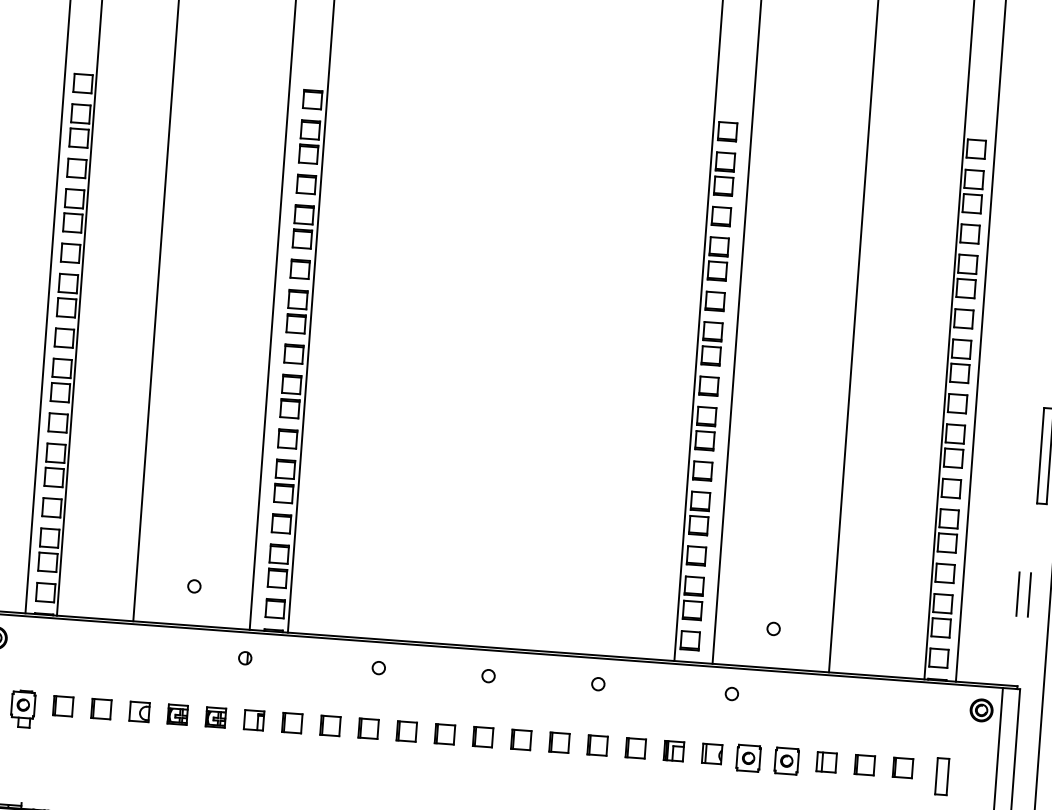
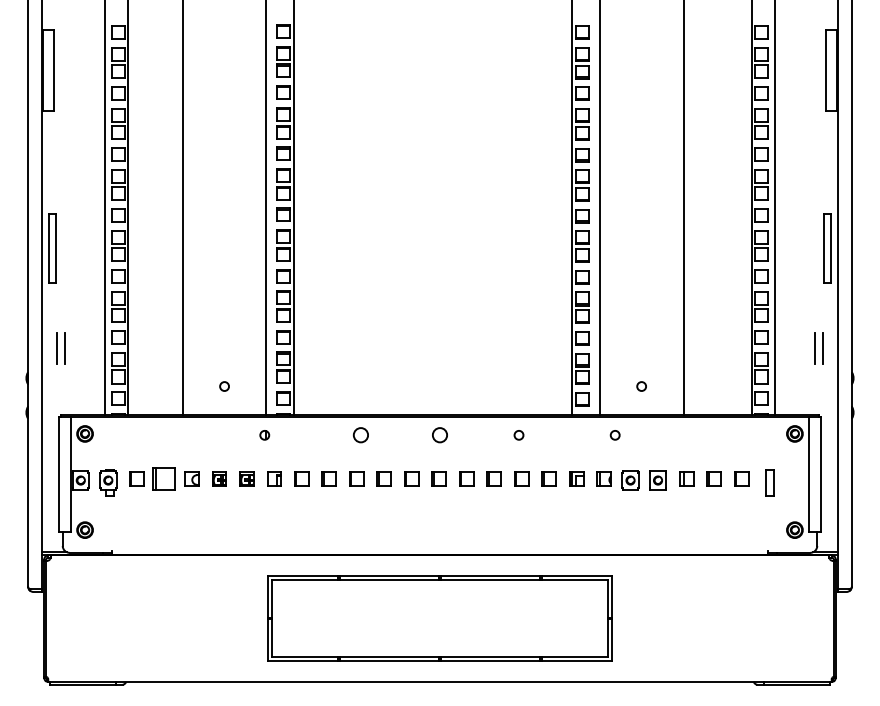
circle: (378, 668) -> (360, 435), size x1.6
circle: (487, 676) -> (439, 435), size x1.6
part: (101, 708) -> (164, 478), size x1.6

